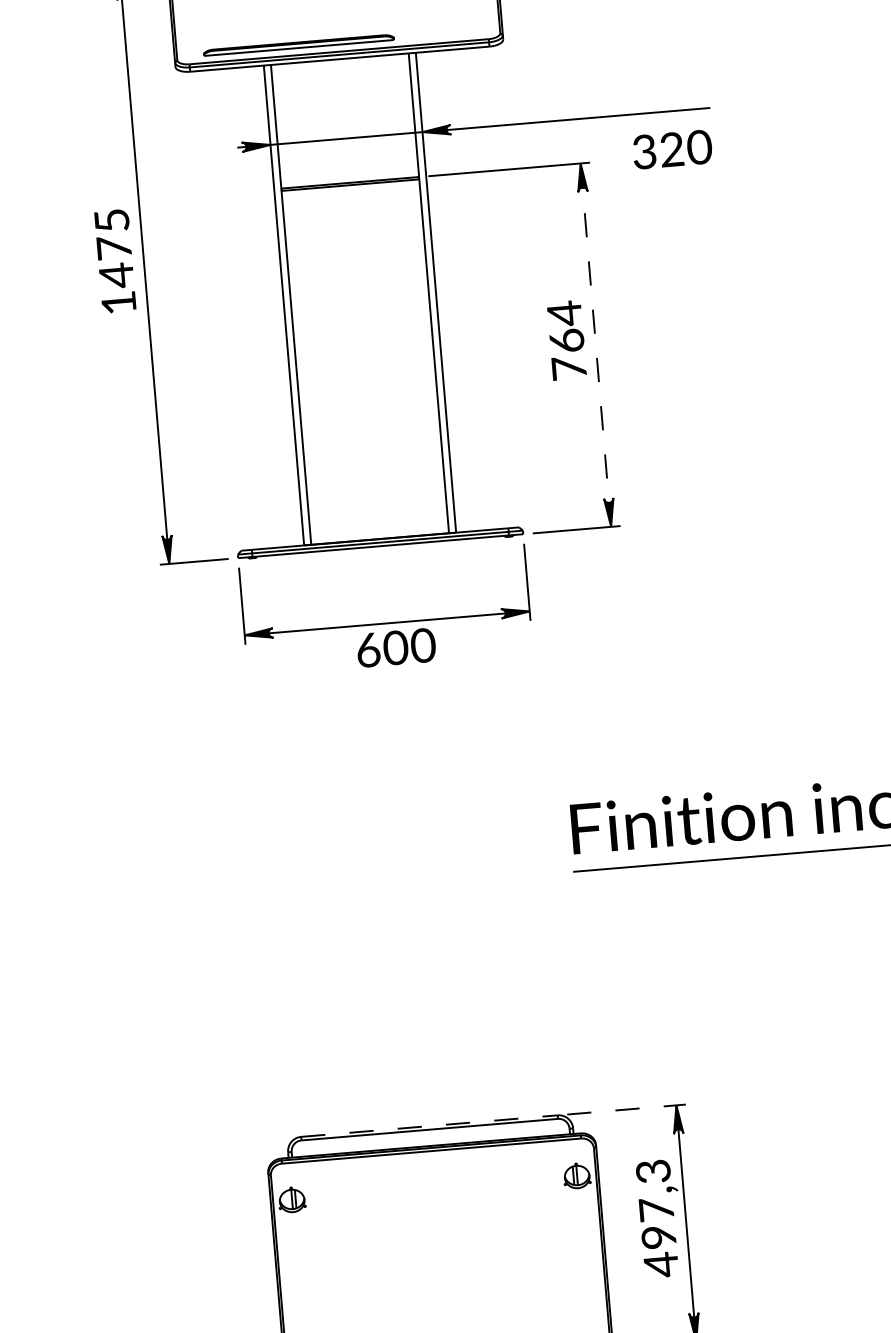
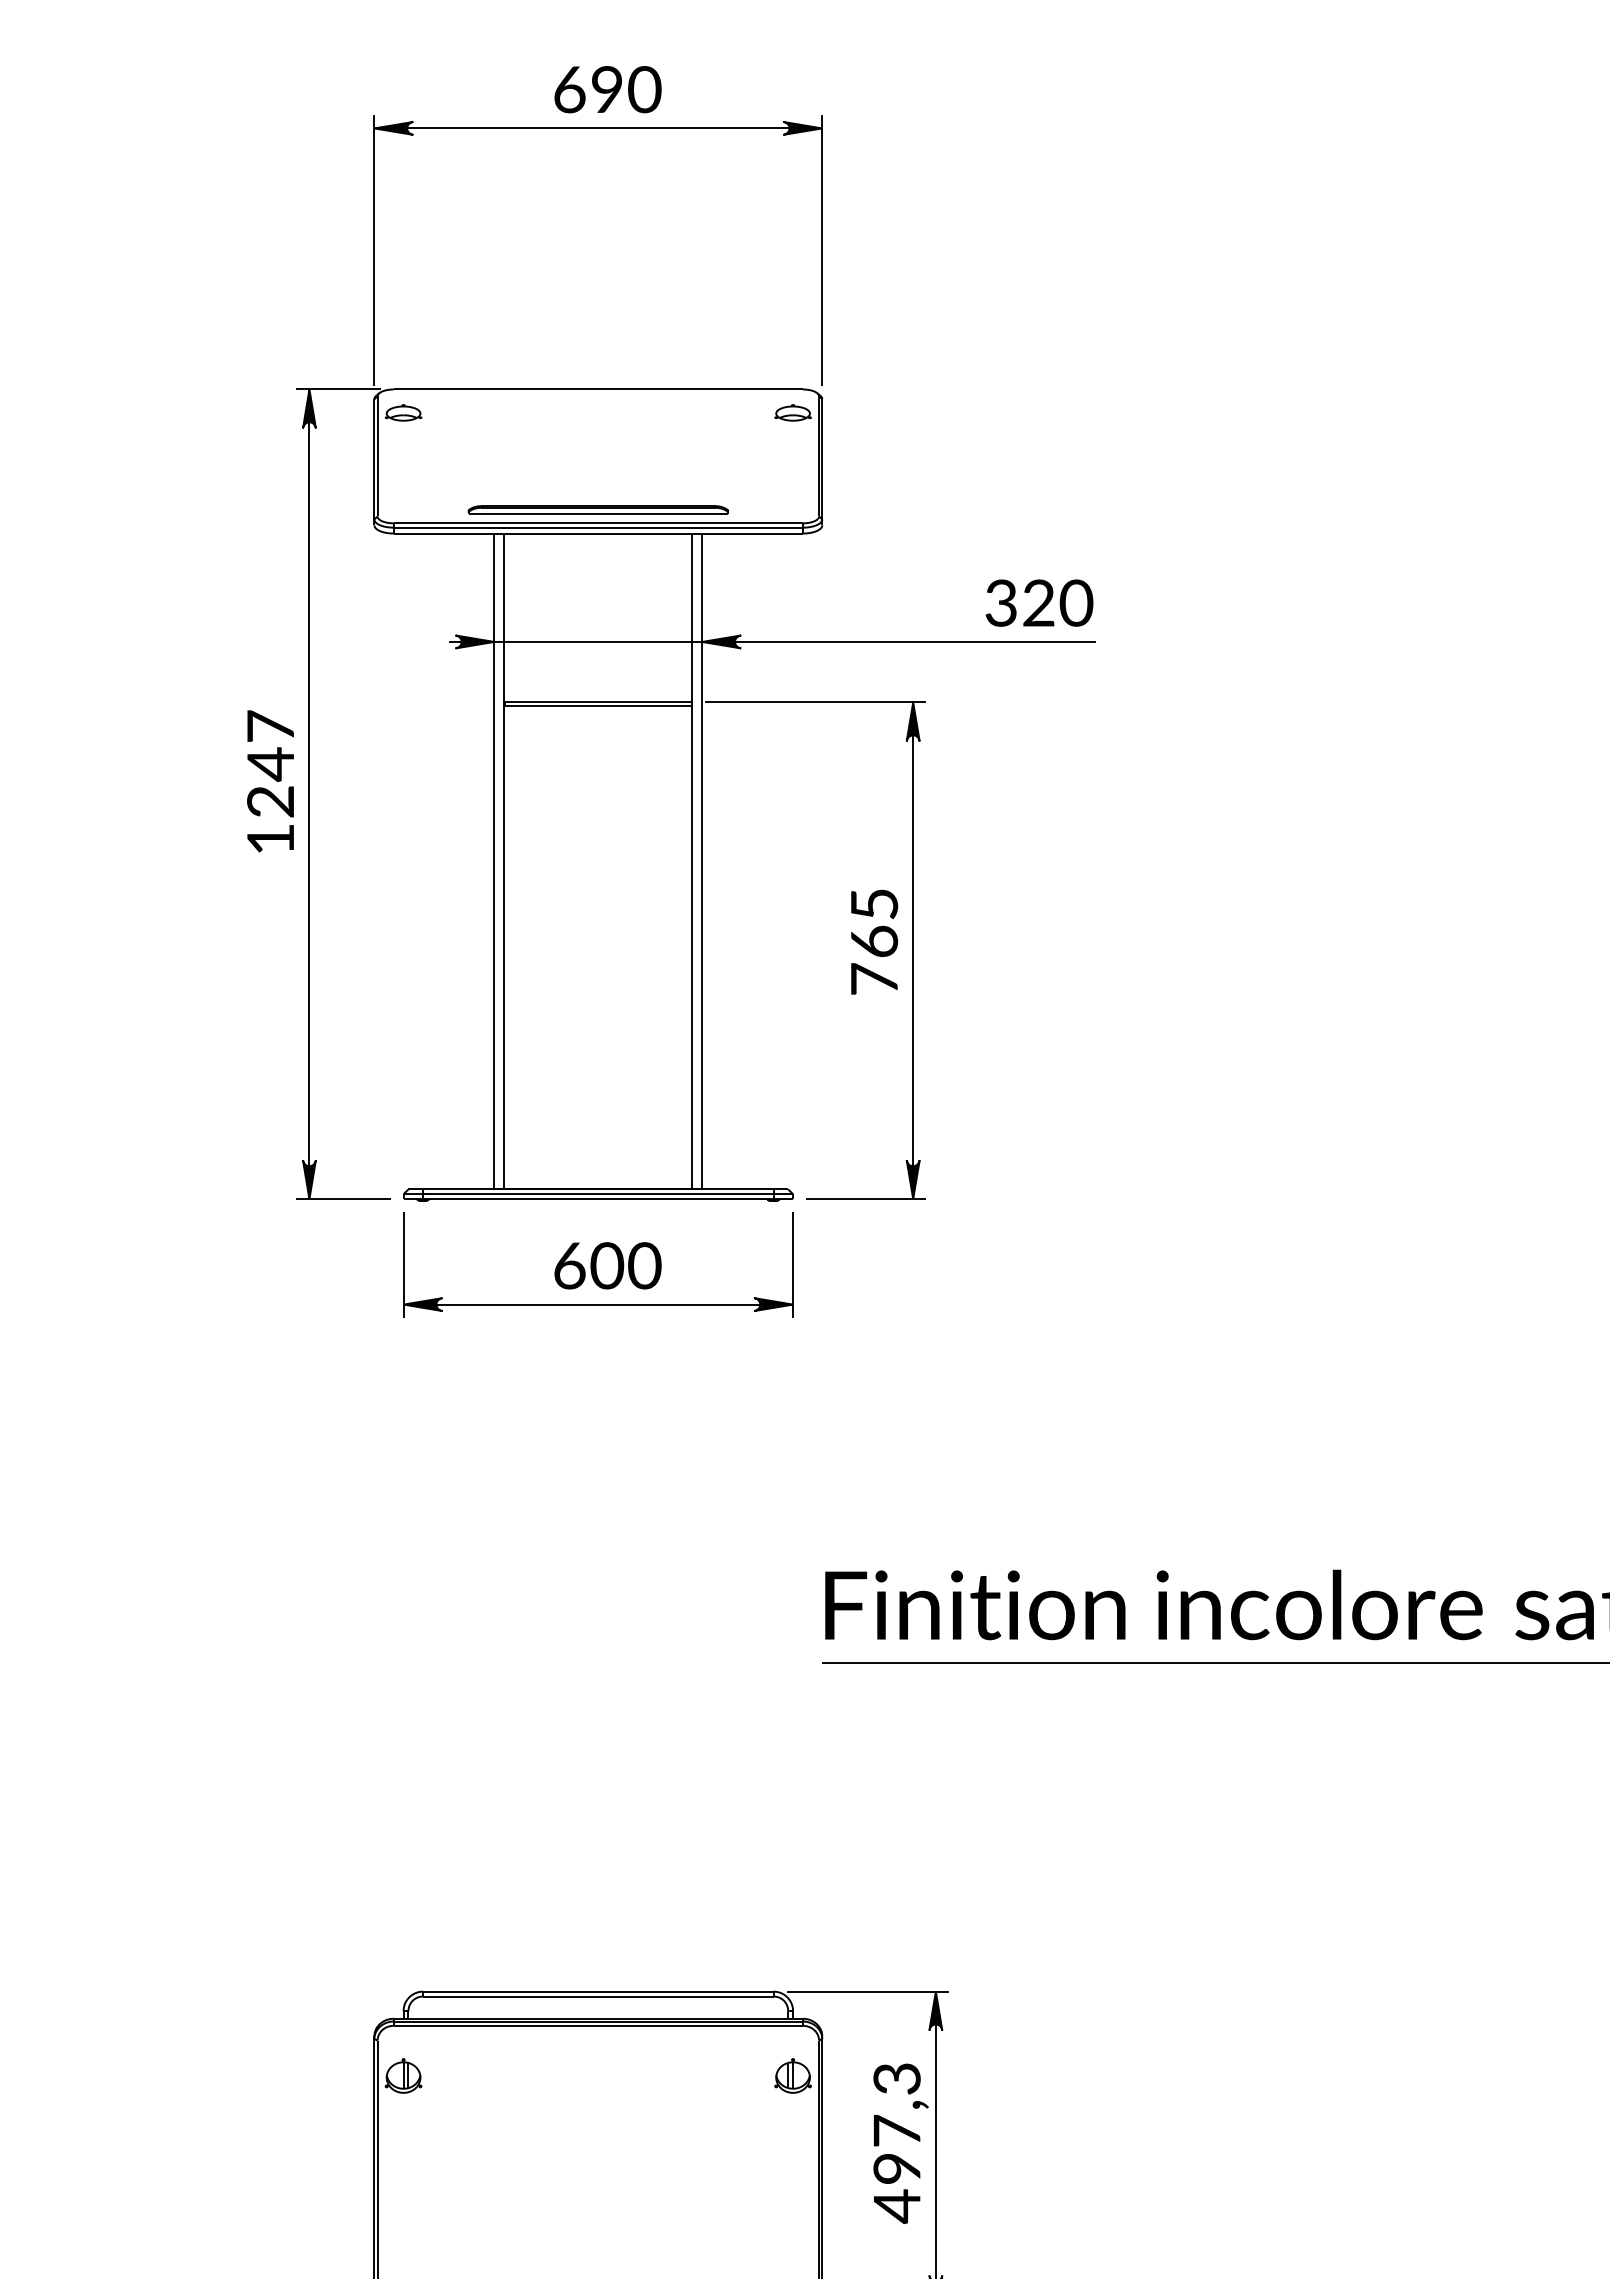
part: (298, 44) -> (597, 509), moved
text: (672, 149) -> (1039, 602), moved
text: (114, 248) -> (270, 764), 1475 -> 1247
text: (564, 313) -> (874, 904), 764 -> 765
line: (596, 344) -> (913, 950), dashed -> solid
text: (396, 647) -> (607, 1265), moved
line: (627, 1109) -> (868, 1991), dashed -> solid
line: (429, 1126) -> (598, 1991), dashed -> solid

